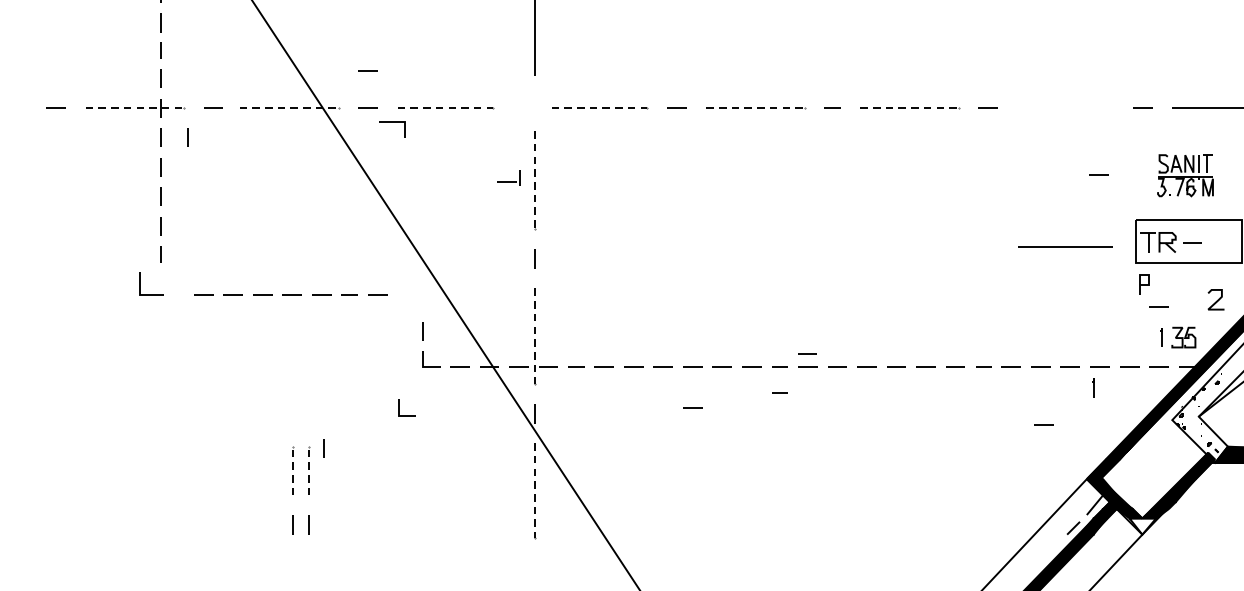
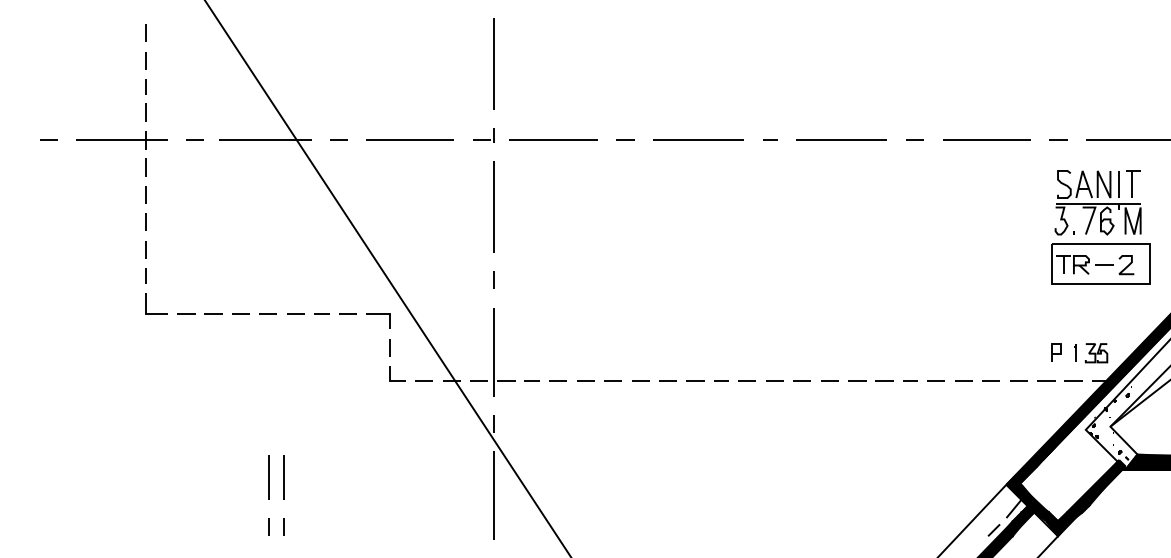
line: (367, 70) -> (338, 105), removed
line: (136, 108) -> (123, 140), dashed -> solid
line: (289, 108) -> (265, 140), dashed -> solid
line: (445, 108) -> (410, 140), dashed -> solid
line: (600, 108) -> (554, 140), dashed -> solid
line: (756, 108) -> (699, 140), dashed -> solid
line: (910, 108) -> (842, 140), dashed -> solid
line: (392, 122) -> (378, 314), moved
line: (186, 137) -> (170, 167), removed
line: (1098, 174) -> (1017, 201), removed
part: (1184, 175) -> (1097, 202), size x1.67
part: (508, 177) -> (483, 135), moved
line: (535, 181) -> (494, 208), dashed -> solid
line: (1065, 246) -> (986, 139), moved
line: (140, 284) -> (146, 303), moved
curve: (1143, 285) -> (1056, 353), moved
curve: (1217, 300) -> (1127, 265), moved
line: (1159, 306) -> (1073, 324), removed
line: (535, 336) -> (494, 352), dashed -> solid
line: (807, 354) -> (746, 368), removed
line: (1093, 387) -> (1012, 399), removed
line: (780, 392) -> (721, 404), removed
line: (399, 407) -> (367, 418), removed
line: (692, 407) -> (640, 418), removed
line: (1043, 425) -> (966, 434), removed
line: (323, 447) -> (297, 455), removed
line: (292, 470) -> (268, 476), dashed -> solid
line: (308, 470) -> (283, 476), dashed -> solid
line: (535, 490) -> (494, 495), dashed -> solid
fill: (1142, 526) -> (1058, 528), added

